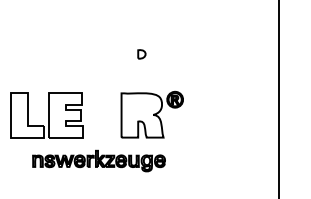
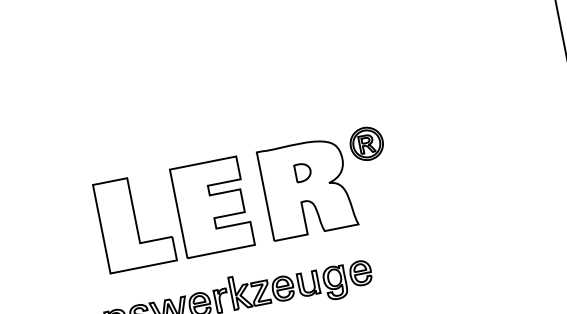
part: (141, 54) -> (302, 172), moved
part: (46, 115) -> (173, 215), moved

